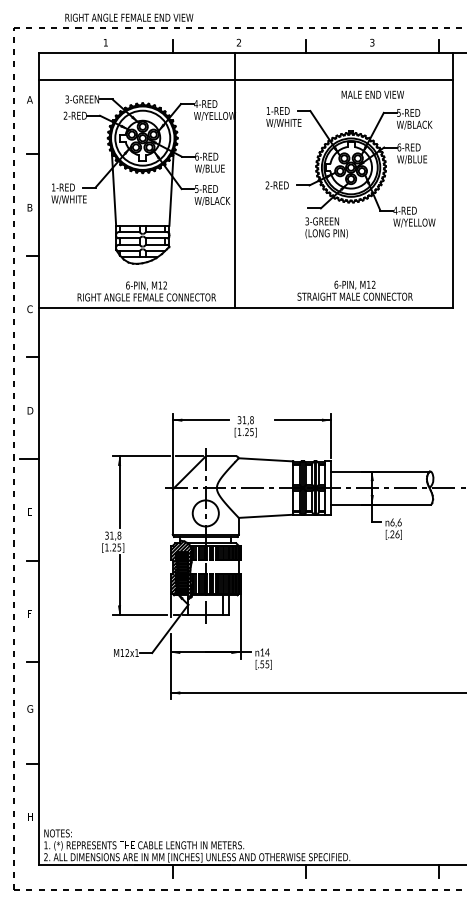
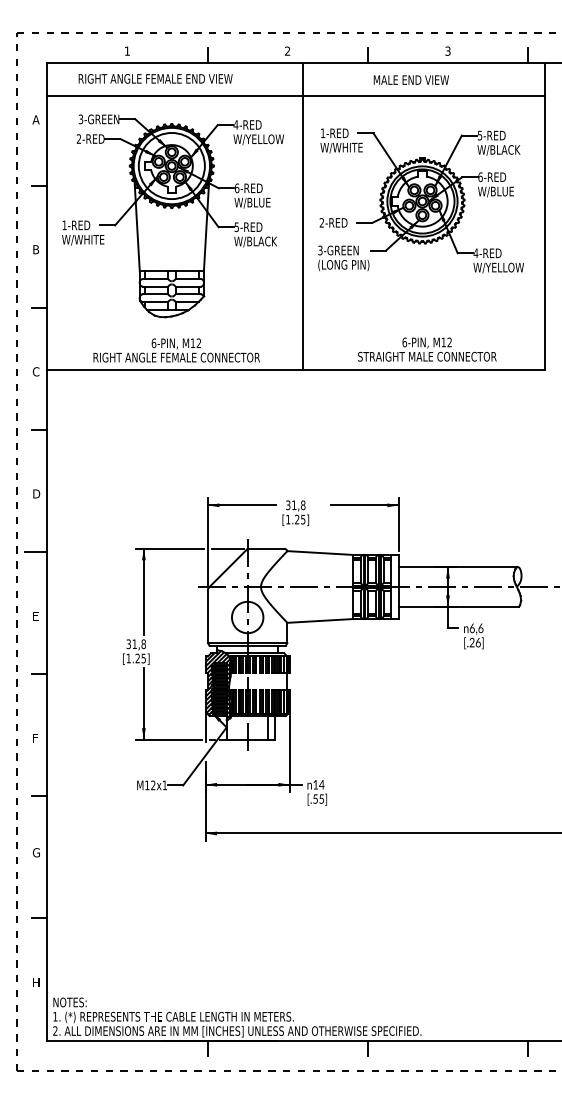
text: (129, 17) -> (155, 78), moved
text: (372, 94) -> (410, 79), moved
line: (235, 180) -> (302, 216), moved
text: (326, 227) -> (343, 257), moved

